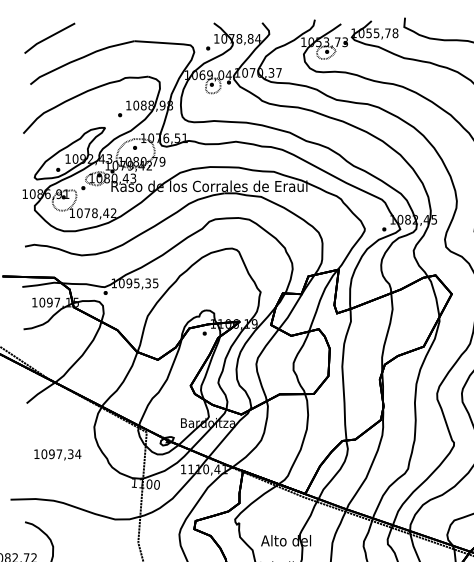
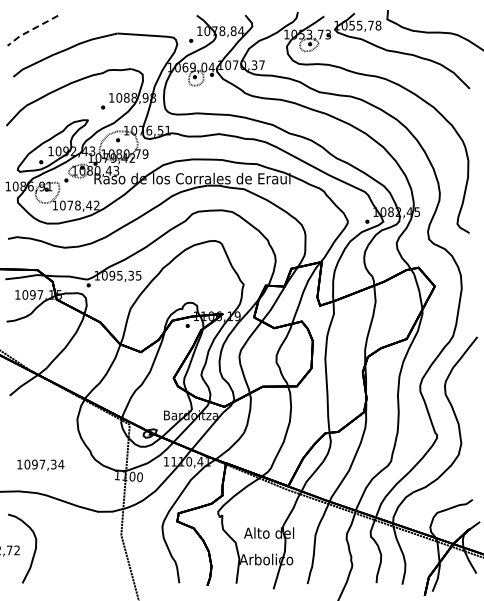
line: (48, 38) -> (31, 30), solid -> dashed
text: (57, 454) -> (40, 464), moved

